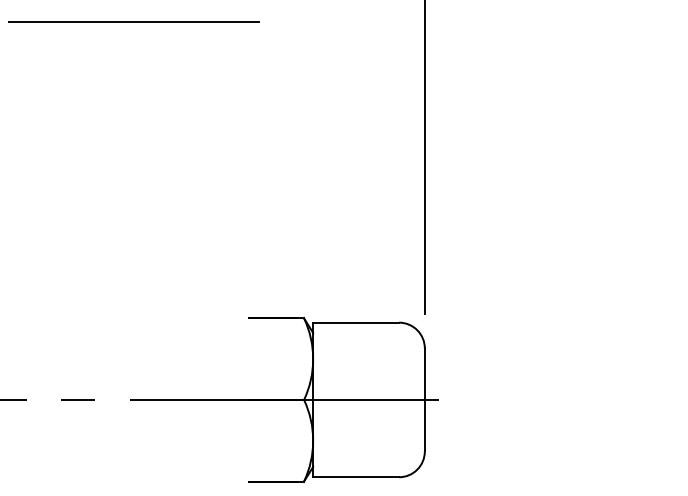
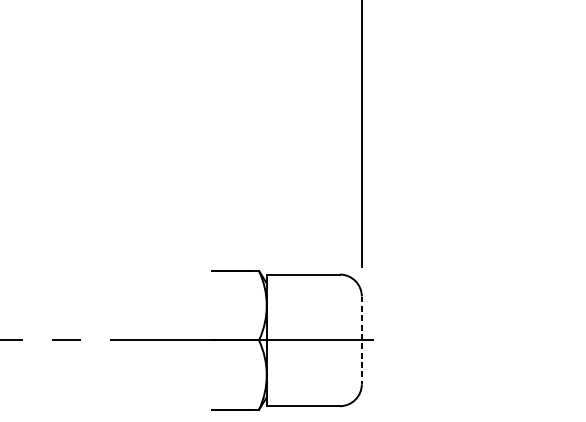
line: (133, 22) -> (113, 18), removed
line: (424, 399) -> (361, 340), solid -> dashed

